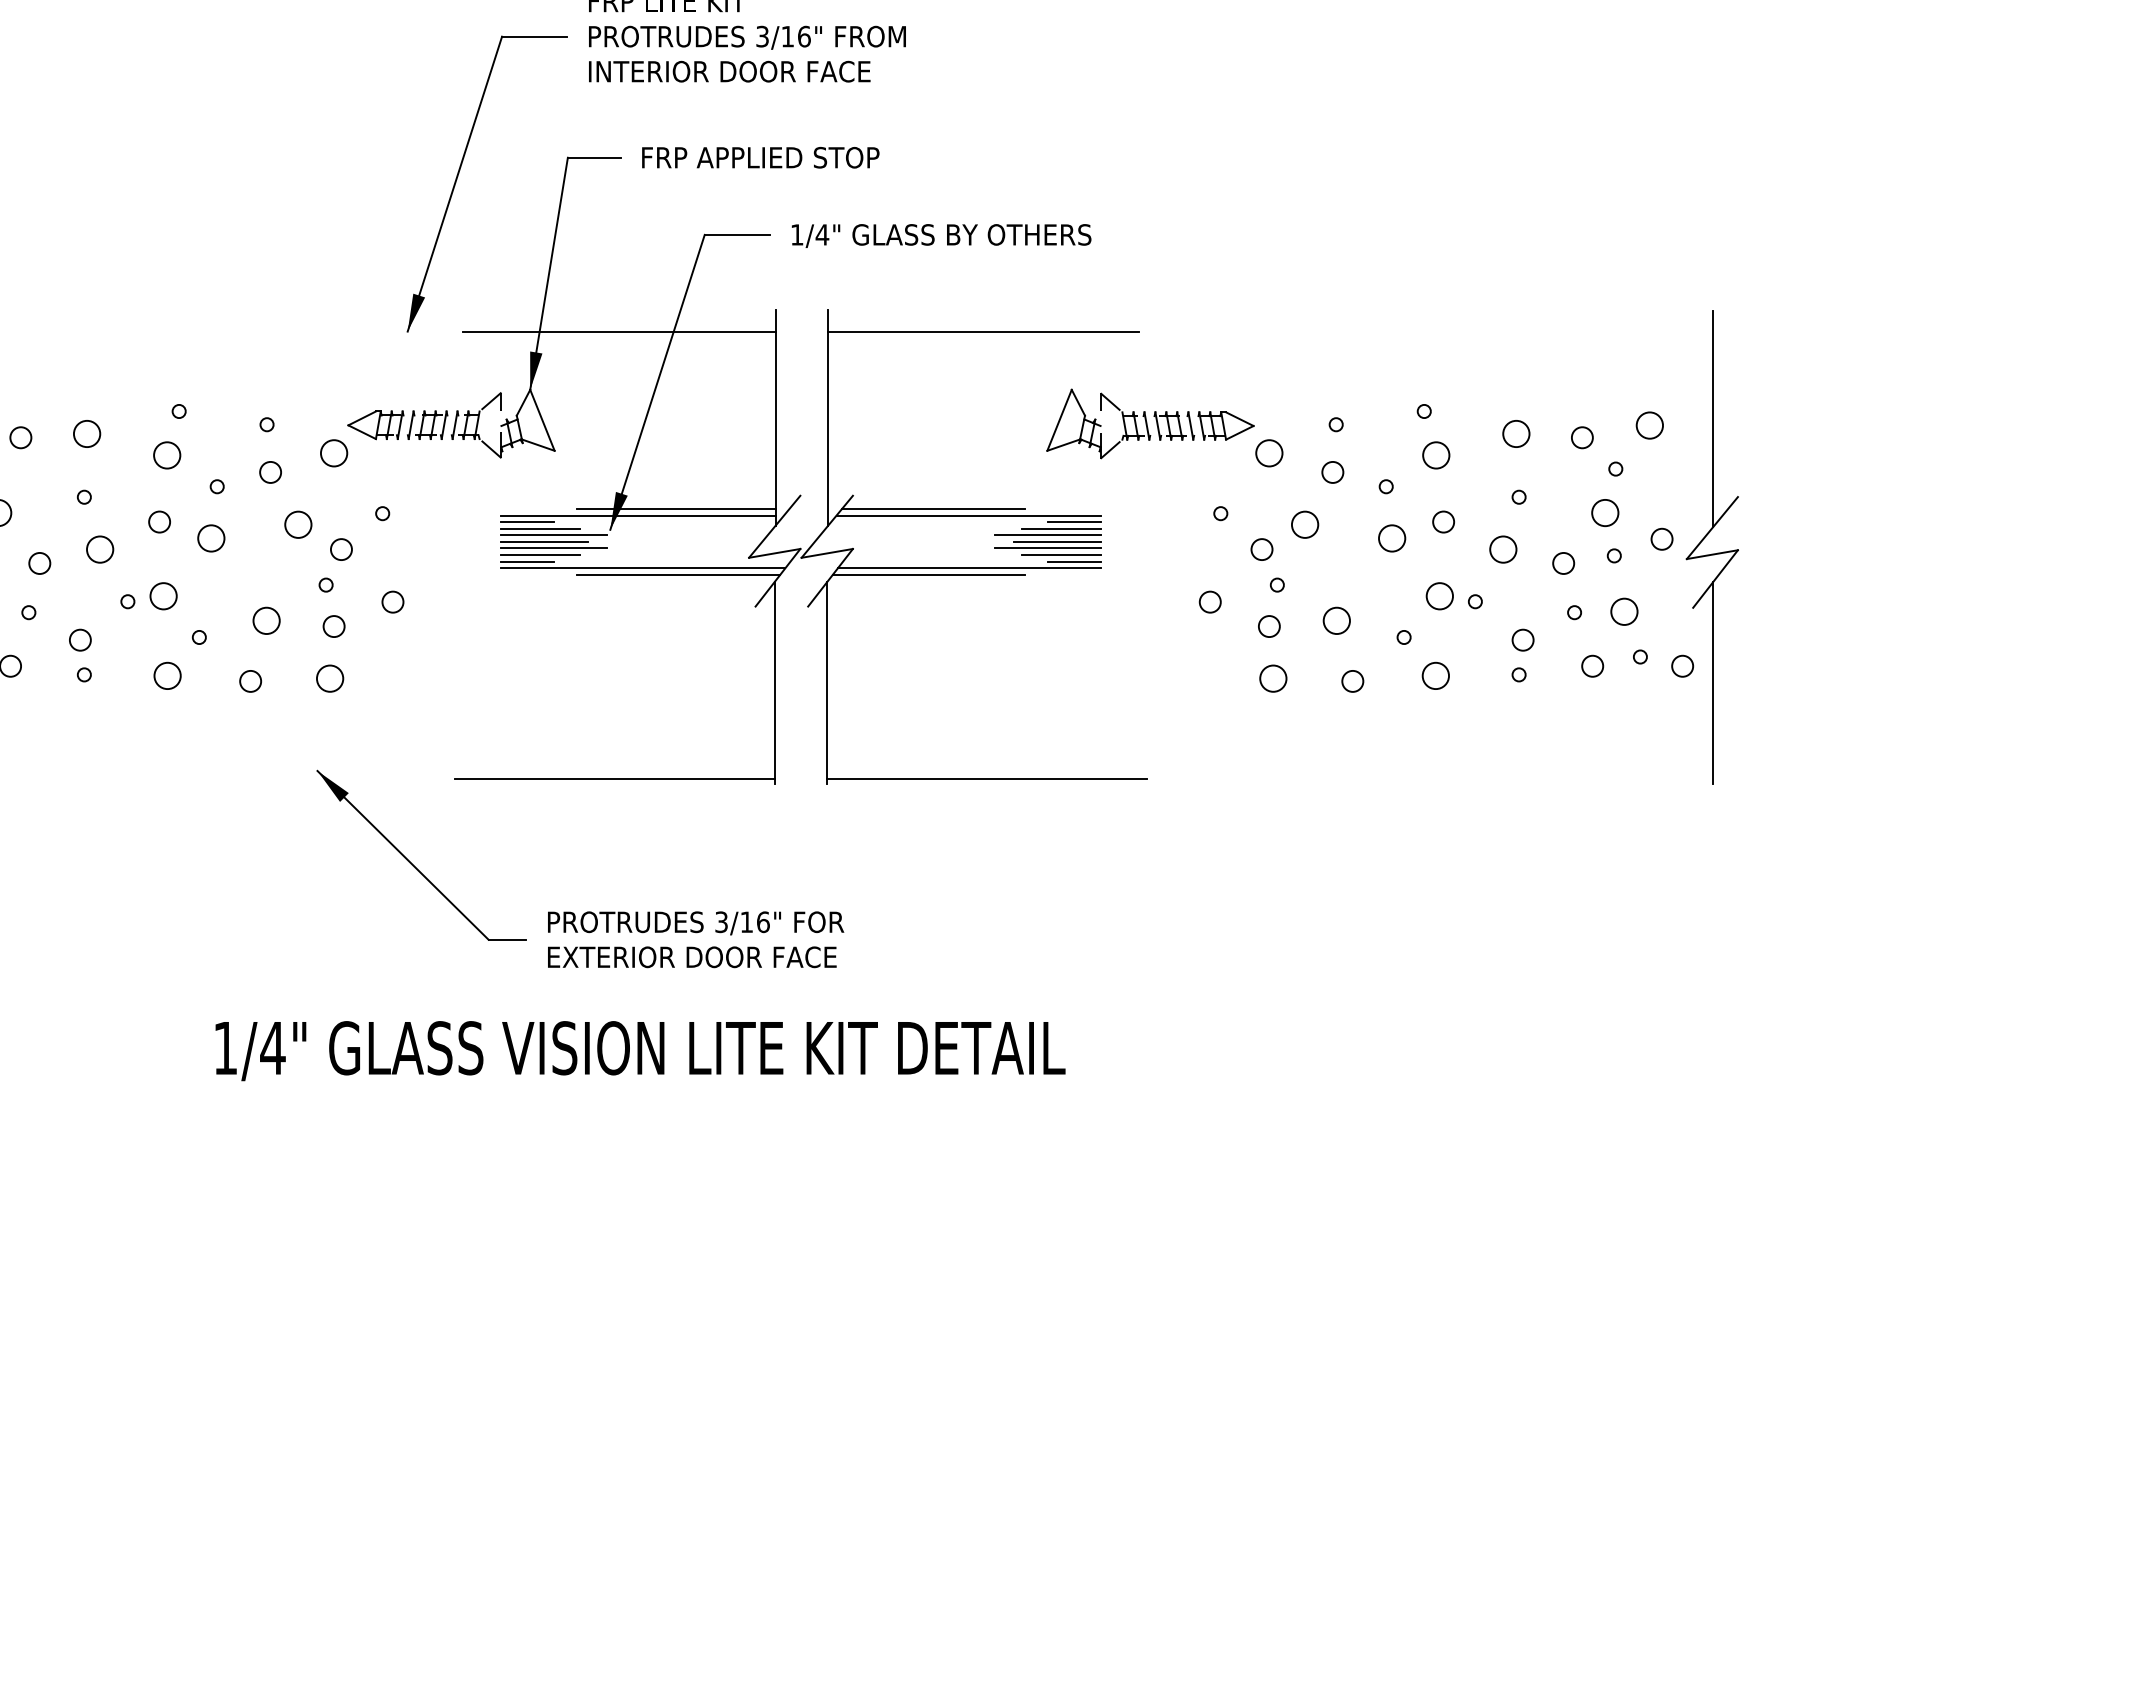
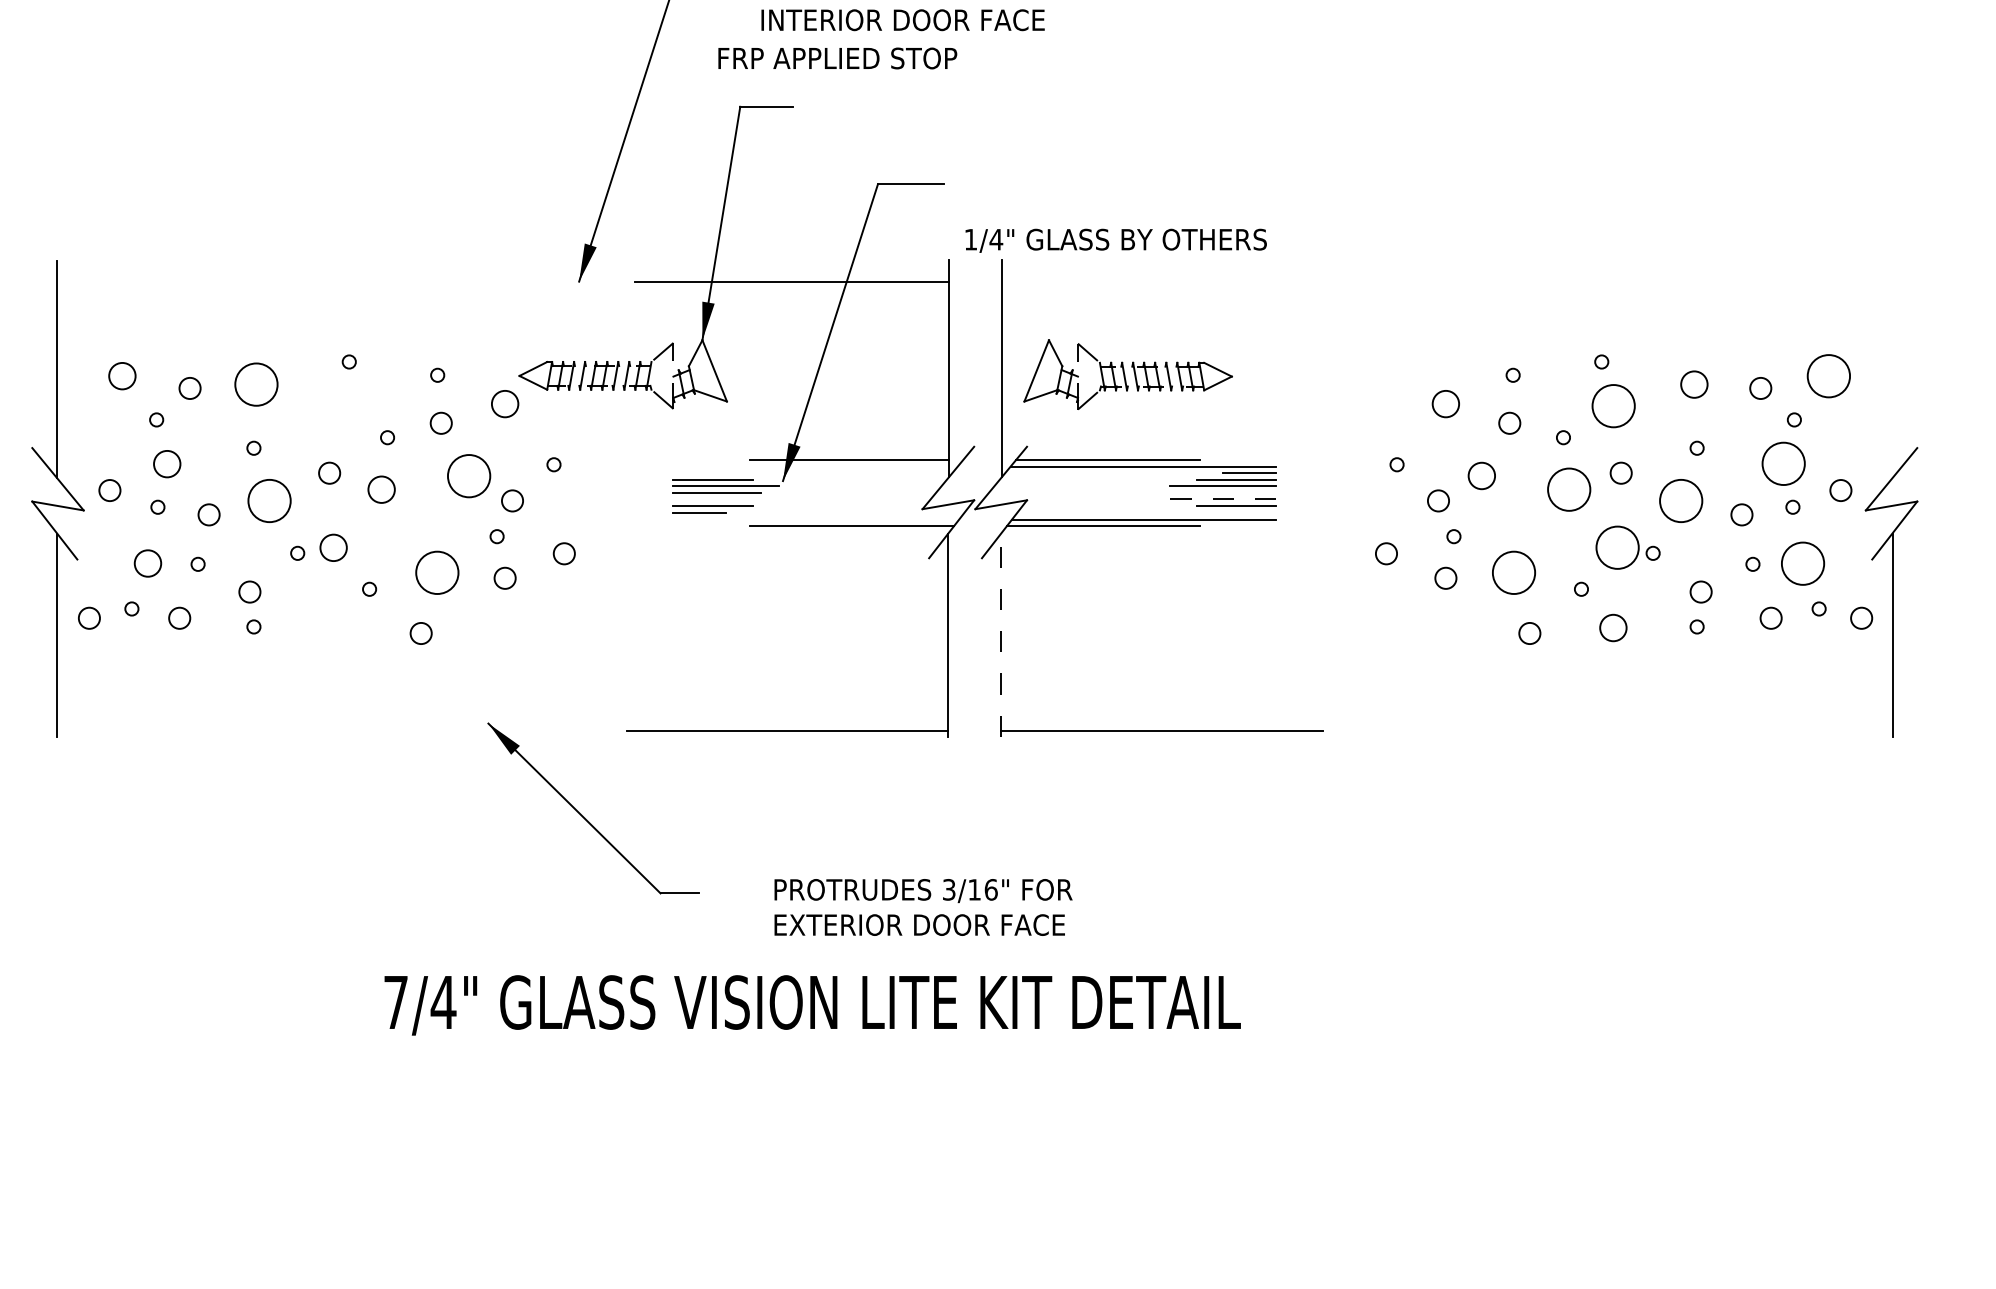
text: (760, 157) -> (837, 58), moved
text: (941, 235) -> (1116, 240), moved
line: (983, 331) -> (1158, 281), removed
line: (1713, 418) -> (1892, 369), removed
part: (1150, 423) -> (1128, 374), moved
circle: (1649, 425) -> (1828, 376), size x1.6
circle: (87, 433) -> (257, 384), size x1.6
circle: (167, 455) -> (337, 406), removed
circle: (1436, 455) -> (1614, 406), size x1.6
circle: (1605, 513) -> (1784, 464), size x1.6
line: (638, 515) -> (811, 466), removed
line: (527, 522) -> (699, 473), removed
circle: (298, 524) -> (469, 475), size x1.6
circle: (1392, 538) -> (1569, 489), size x1.6
line: (1056, 541) -> (1231, 492), removed
line: (553, 548) -> (725, 499), removed
line: (1047, 548) -> (1222, 499), solid -> dashed
circle: (100, 549) -> (270, 500), size x1.6
circle: (1503, 549) -> (1681, 500), size x1.6
line: (1073, 561) -> (1248, 512), removed
line: (643, 568) -> (816, 519), removed
circle: (1439, 596) -> (1617, 548), size x1.6
circle: (1624, 611) -> (1803, 563), size x1.6
circle: (266, 620) -> (437, 572), size x1.6
circle: (1336, 620) -> (1513, 572), size x1.6
circle: (167, 675) -> (337, 627), removed
circle: (330, 678) -> (501, 630), removed
circle: (1273, 678) -> (1450, 630), removed
line: (827, 682) -> (1001, 634), solid -> dashed
text: (696, 939) -> (923, 907), moved
text: (225, 1048) -> (395, 1002), 1/4" -> 7/4"

